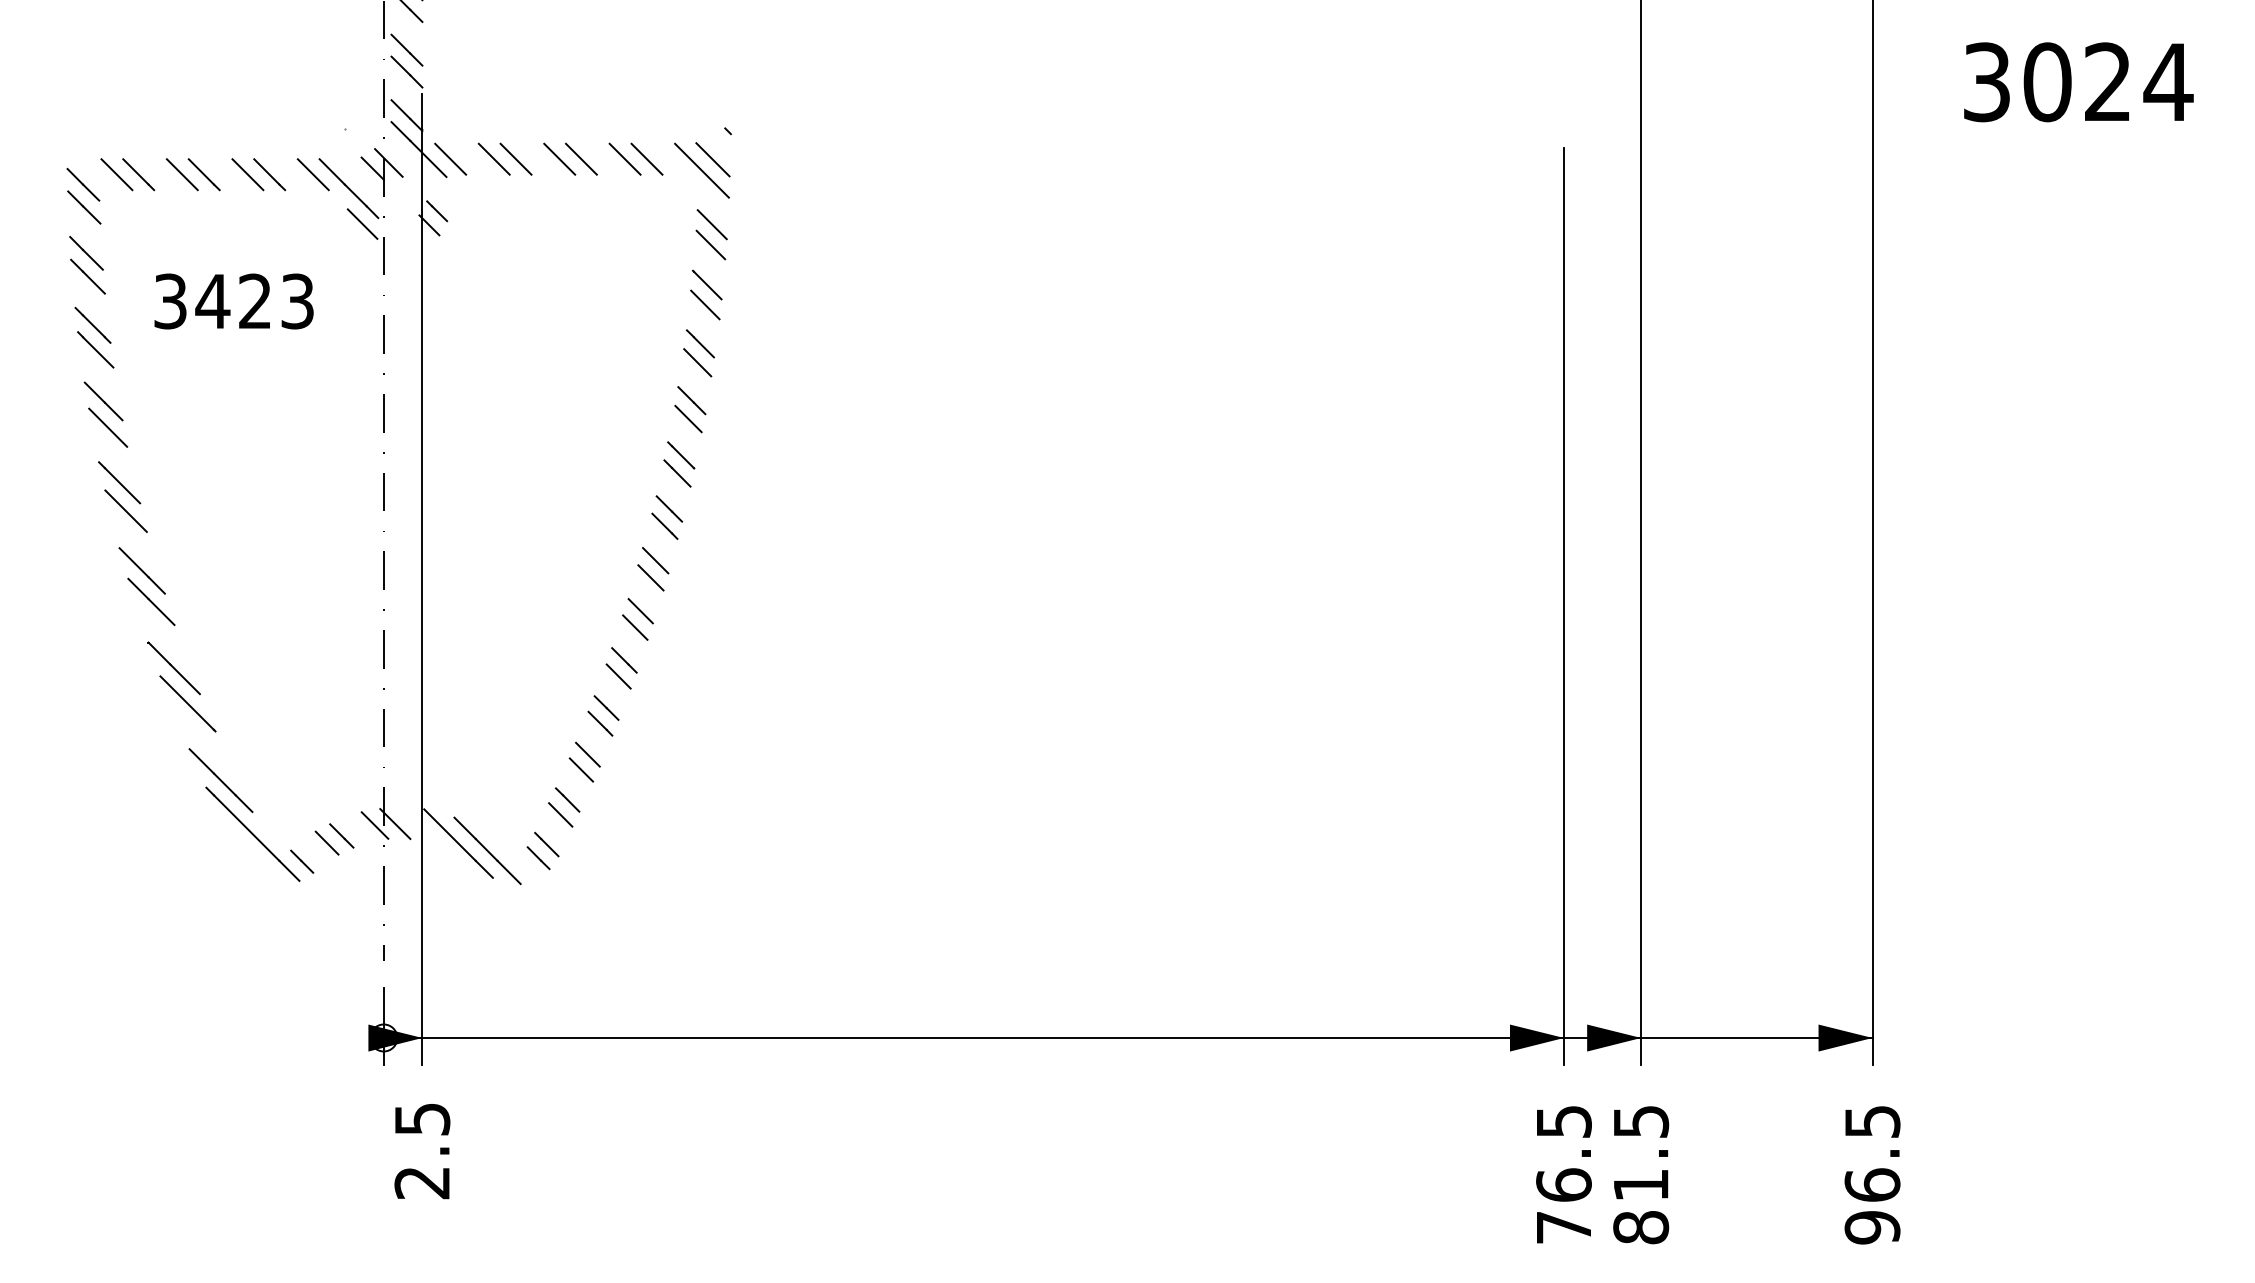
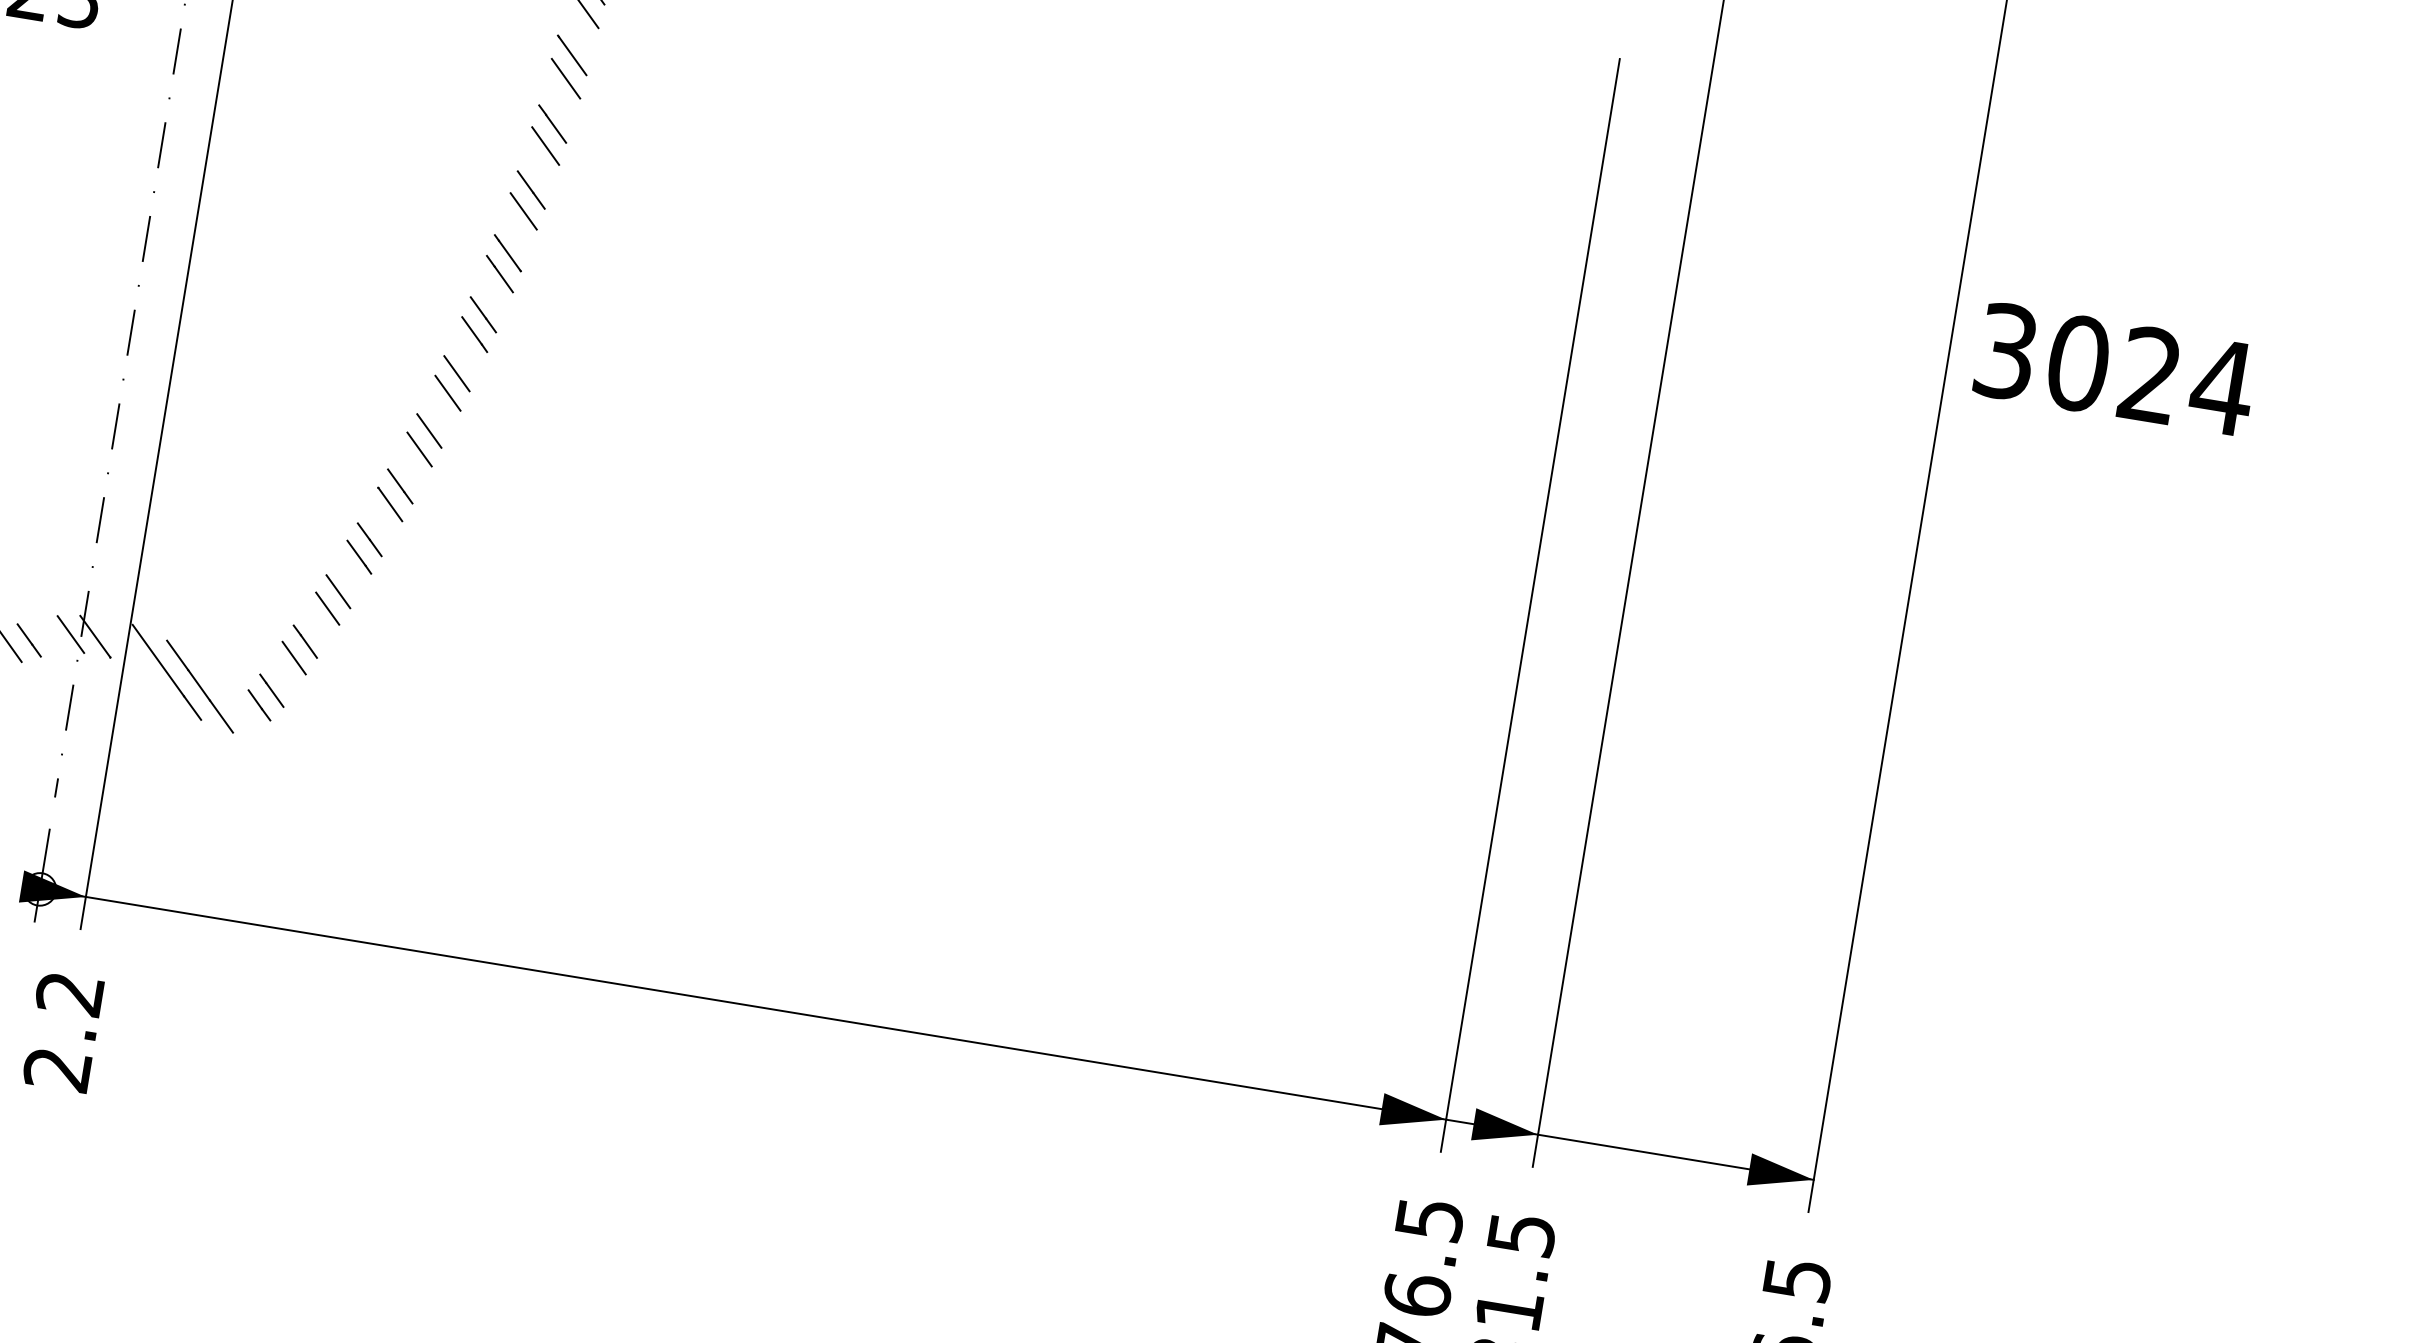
text: (2078, 82) -> (2115, 369), moved
text: (422, 1119) -> (70, 994), 2.5 -> 2.2

